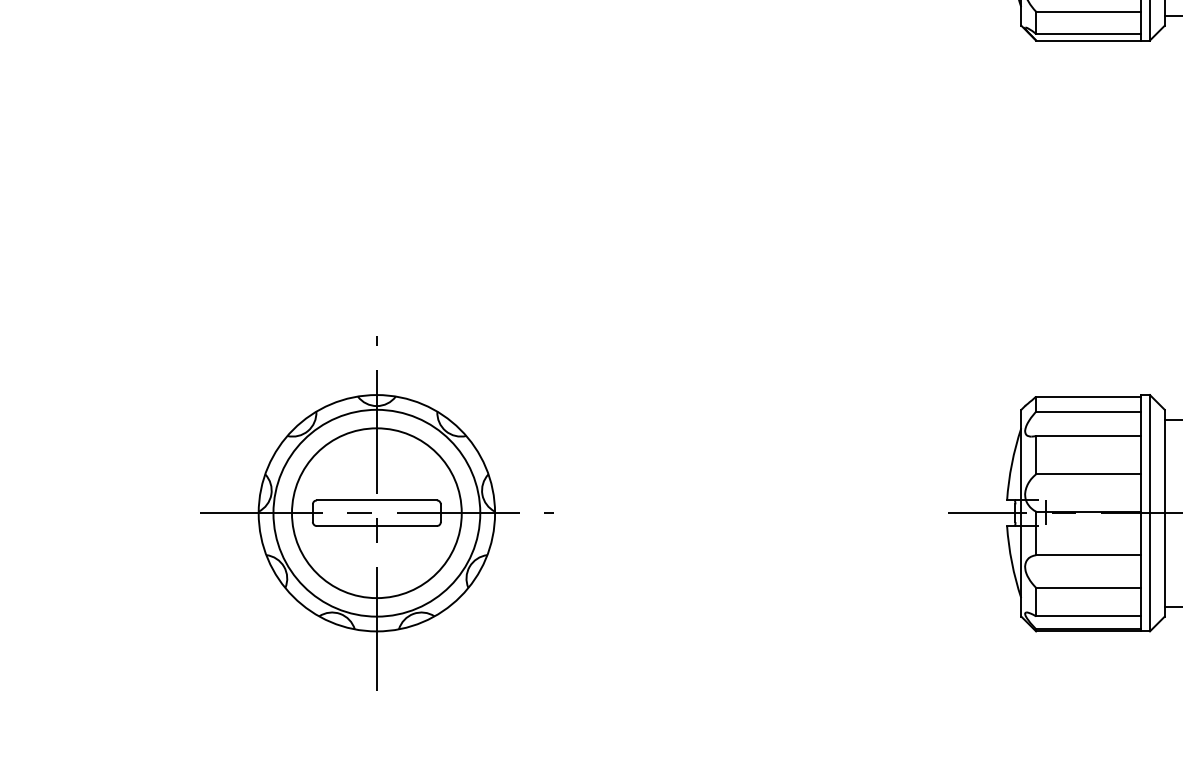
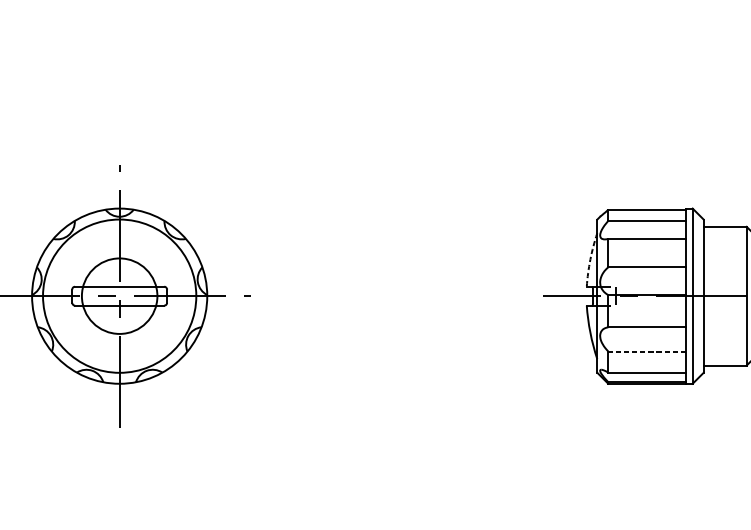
arc: (1011, 463) -> (590, 259), solid -> dashed
circle: (376, 513) -> (119, 296), size x0.6
line: (1088, 587) -> (647, 351), solid -> dashed

